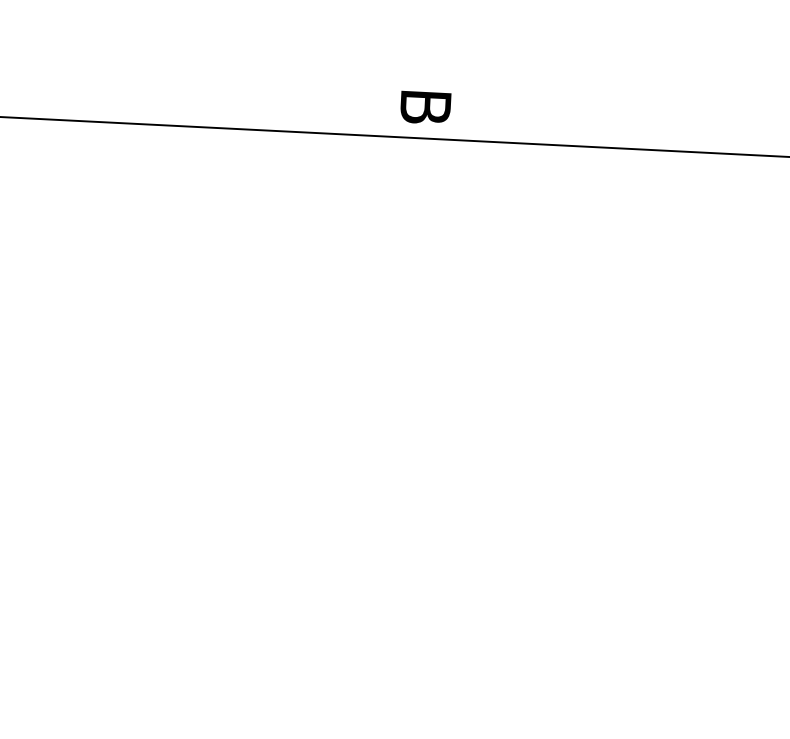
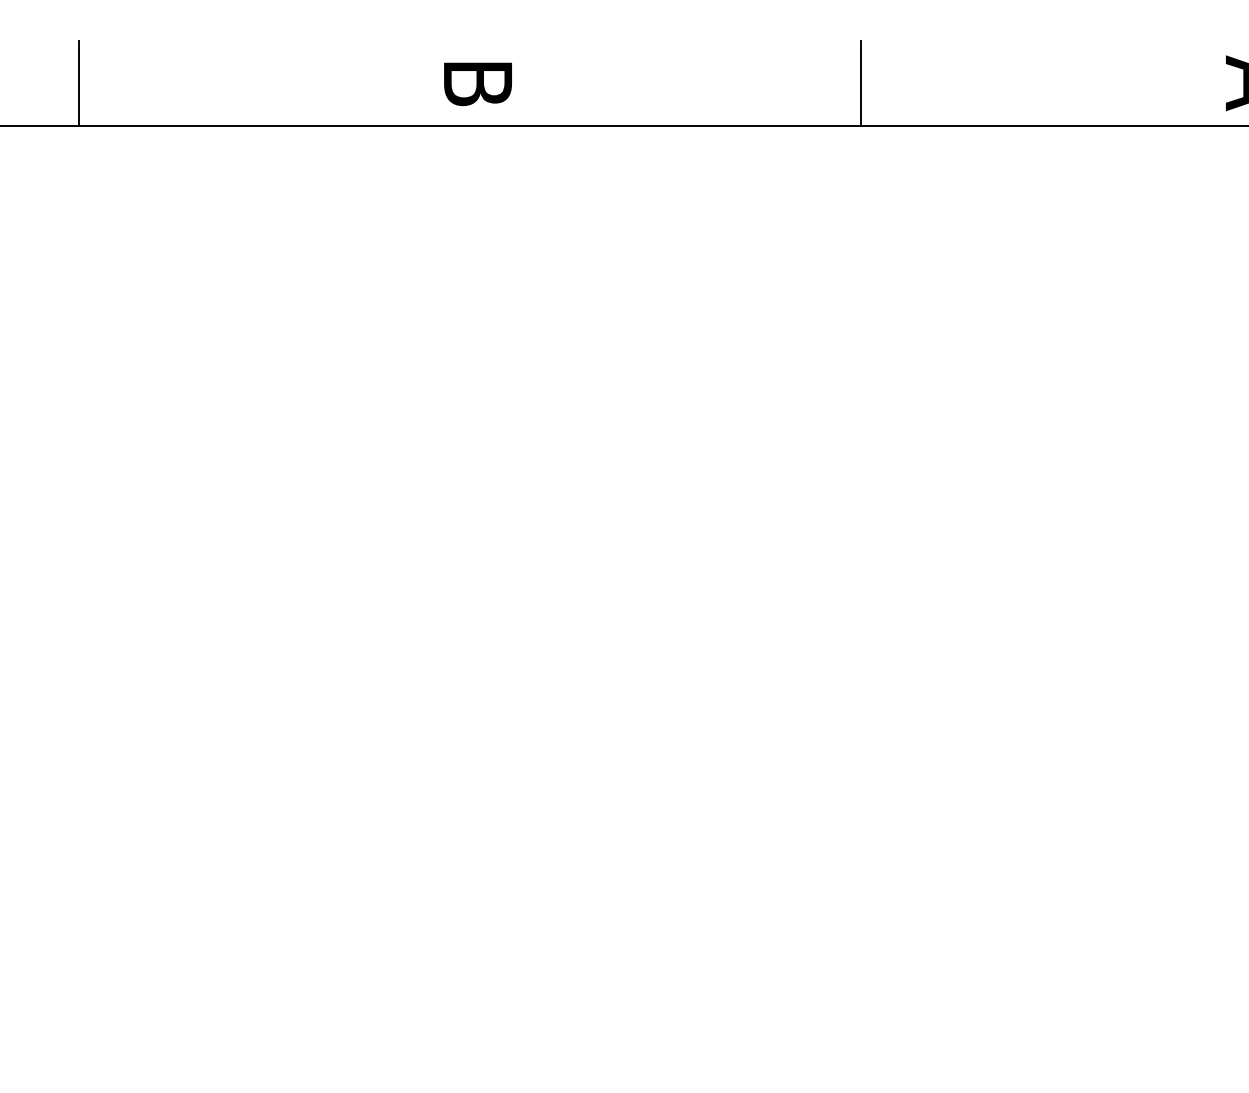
line: (131, 91) -> (78, 82), added
line: (707, 120) -> (860, 82), added

